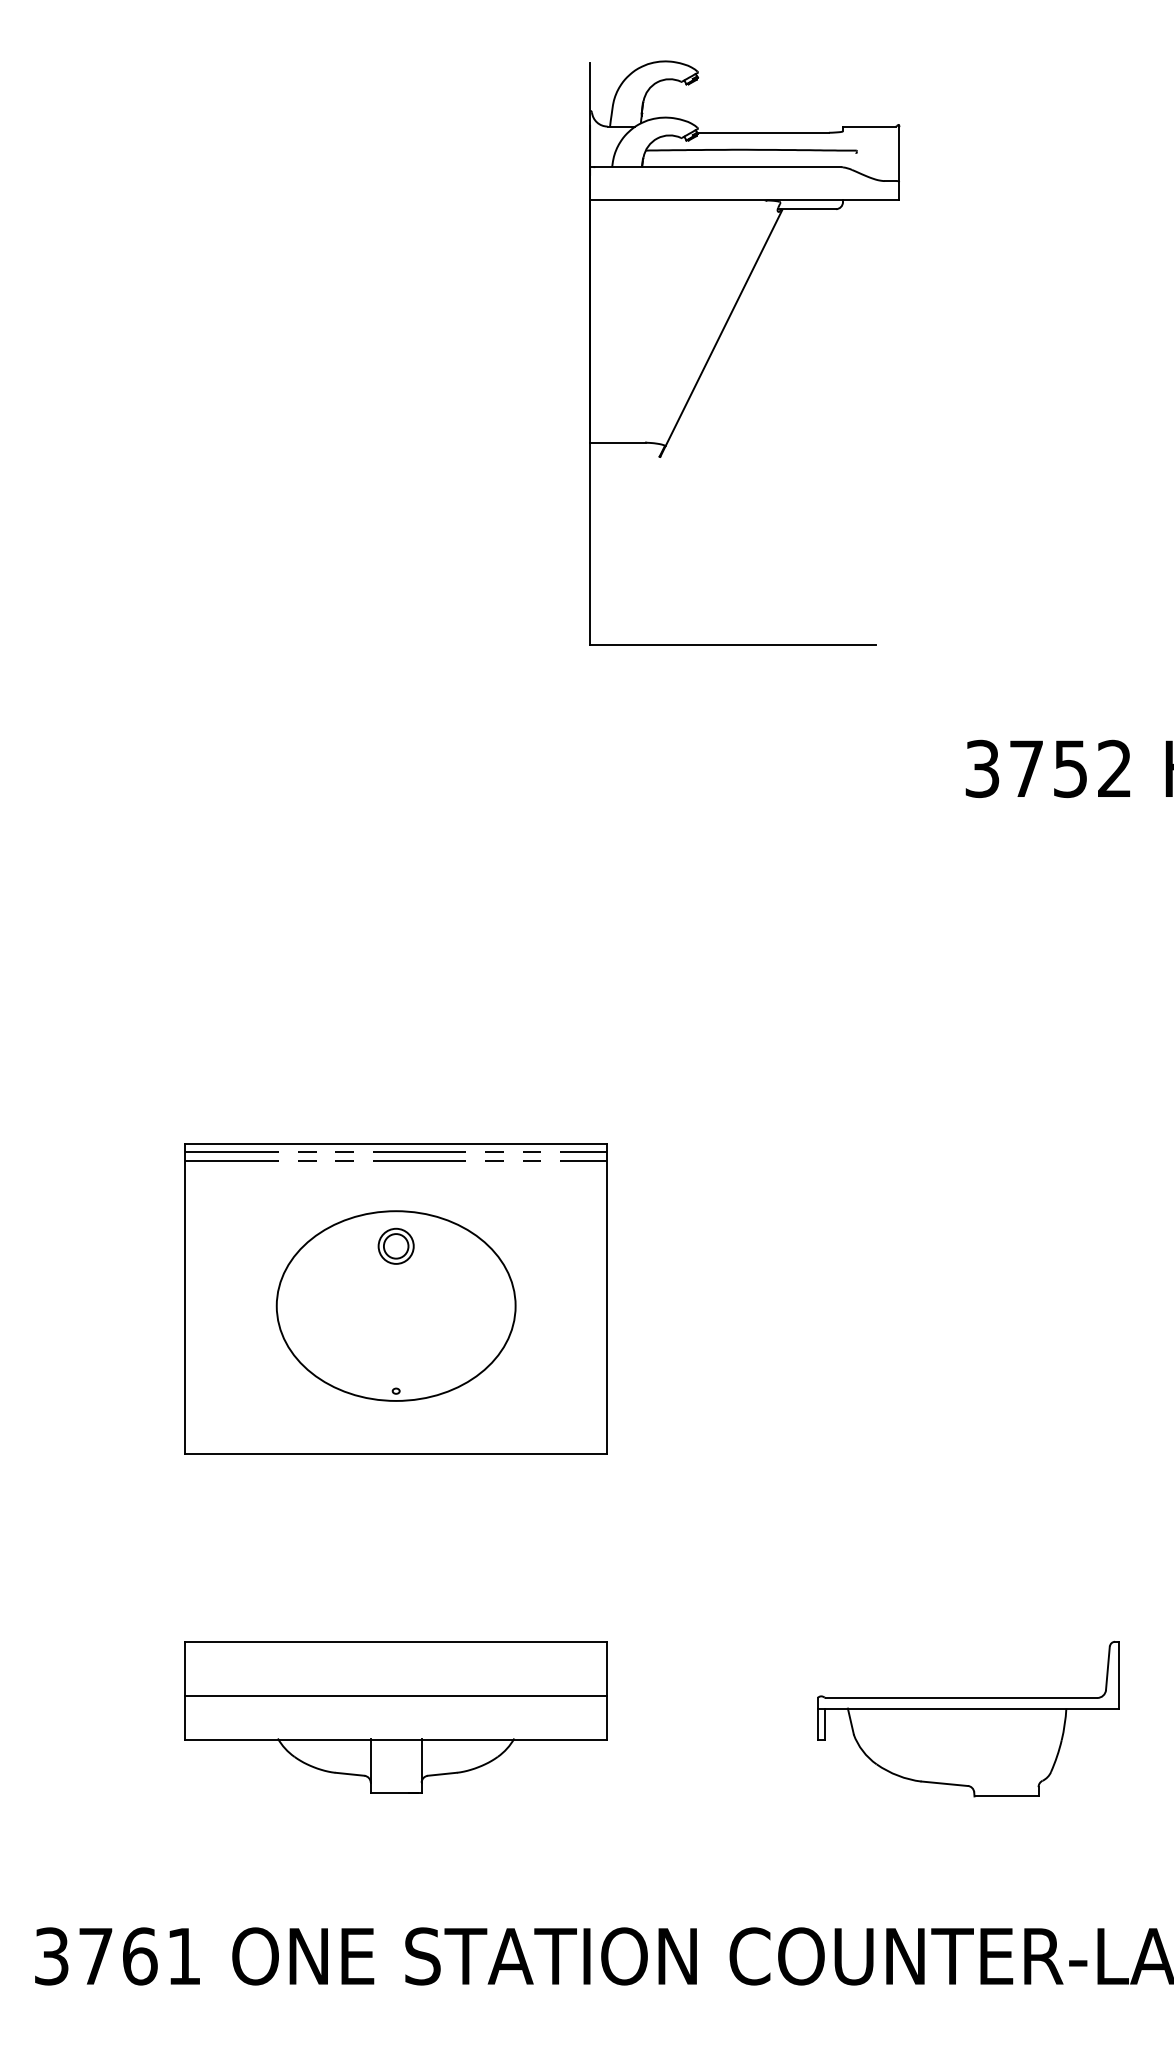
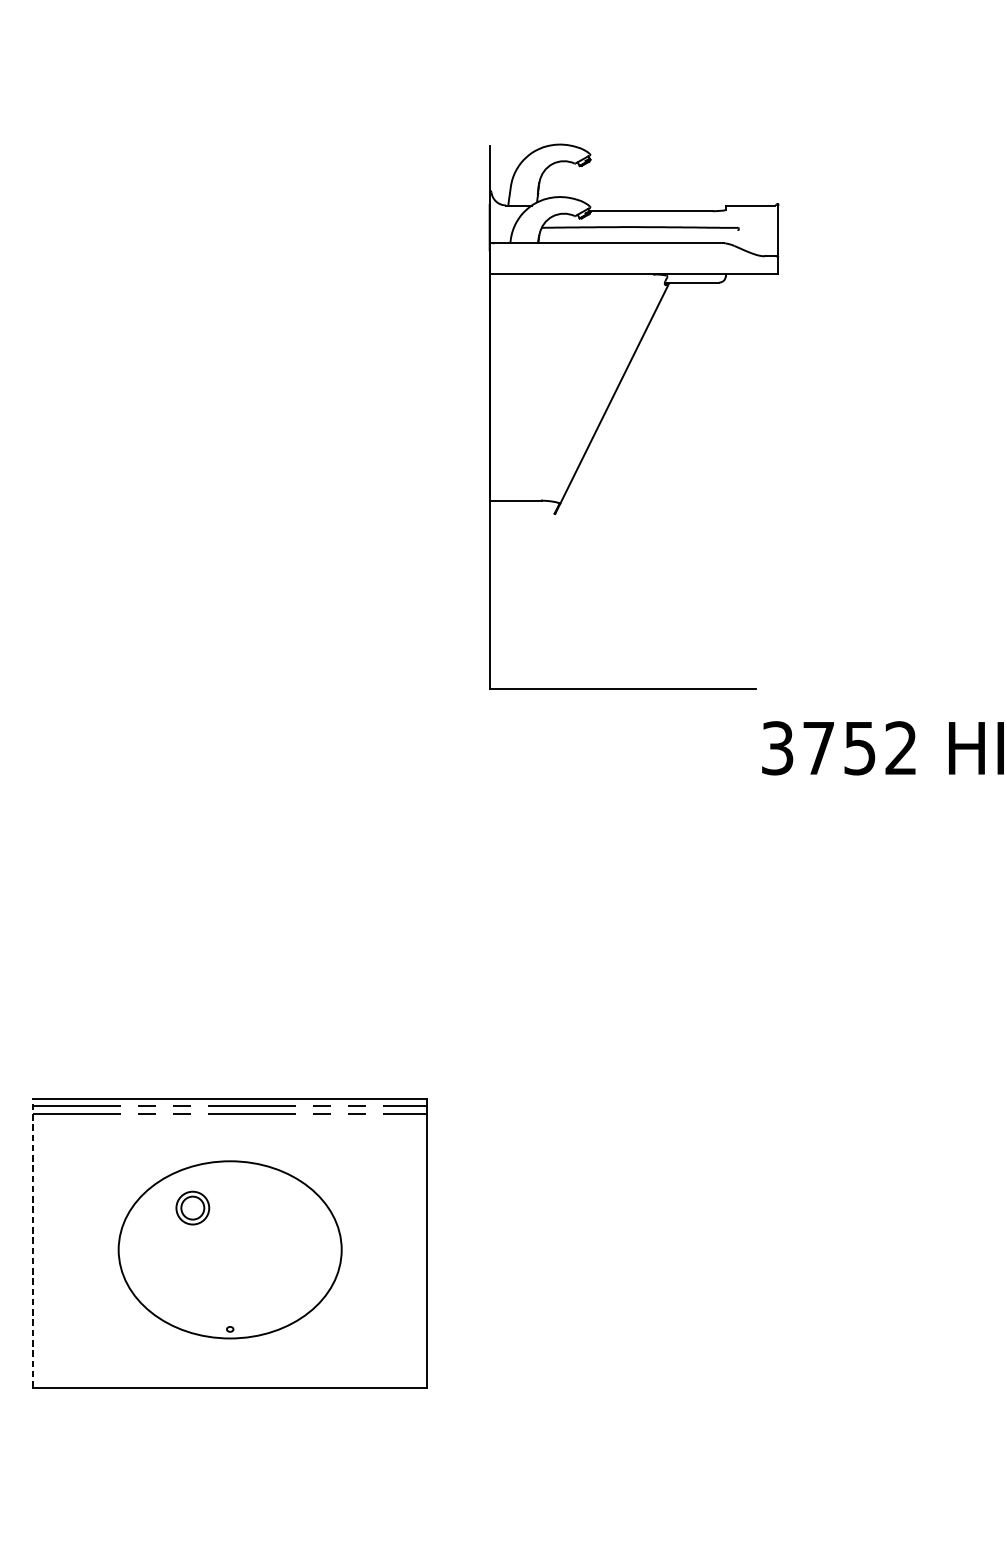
part: (719, 339) -> (610, 404), moved
part: (395, 1245) -> (192, 1207), moved
line: (185, 1299) -> (33, 1243), solid -> dashed

